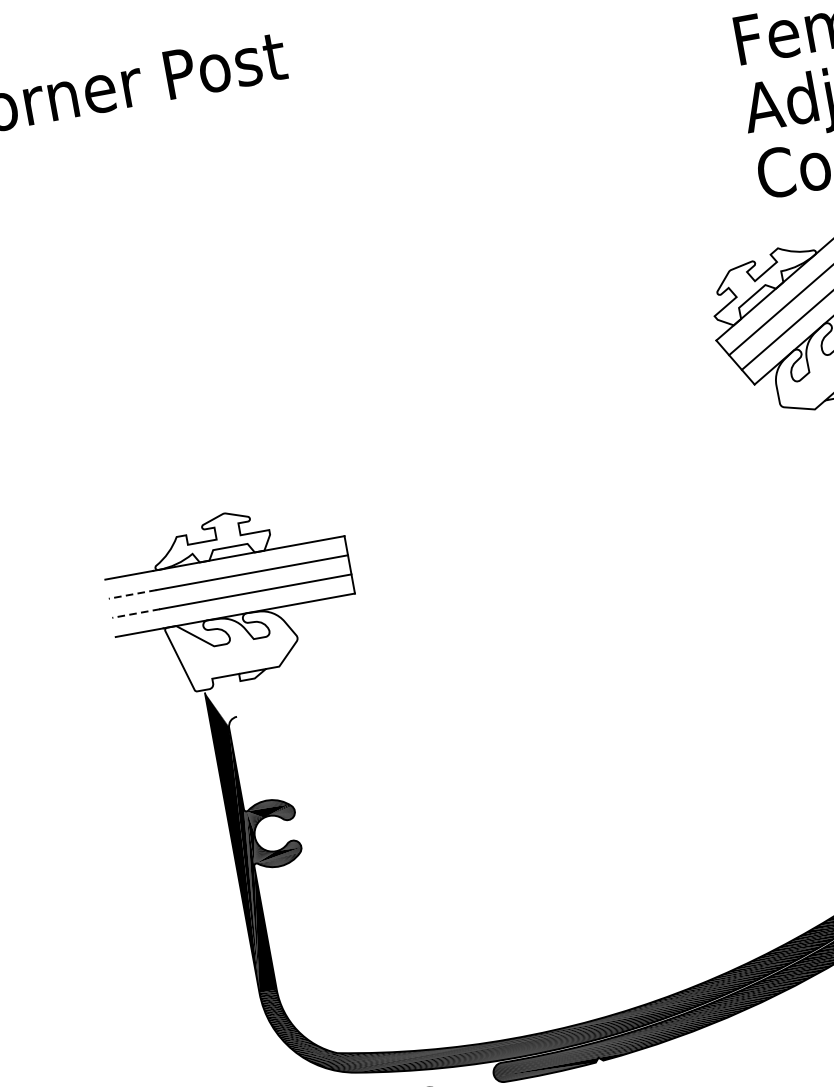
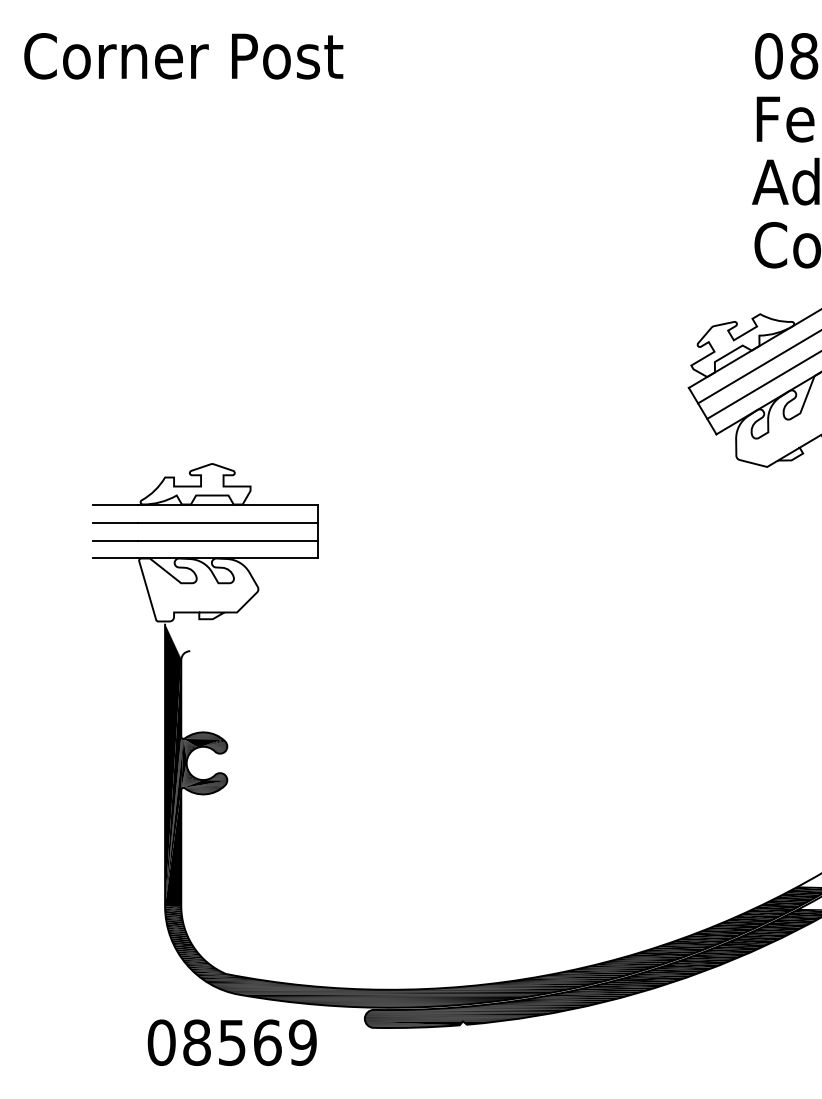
line: (132, 594) -> (115, 522), dashed -> solid
line: (136, 613) -> (115, 540), dashed -> solid

